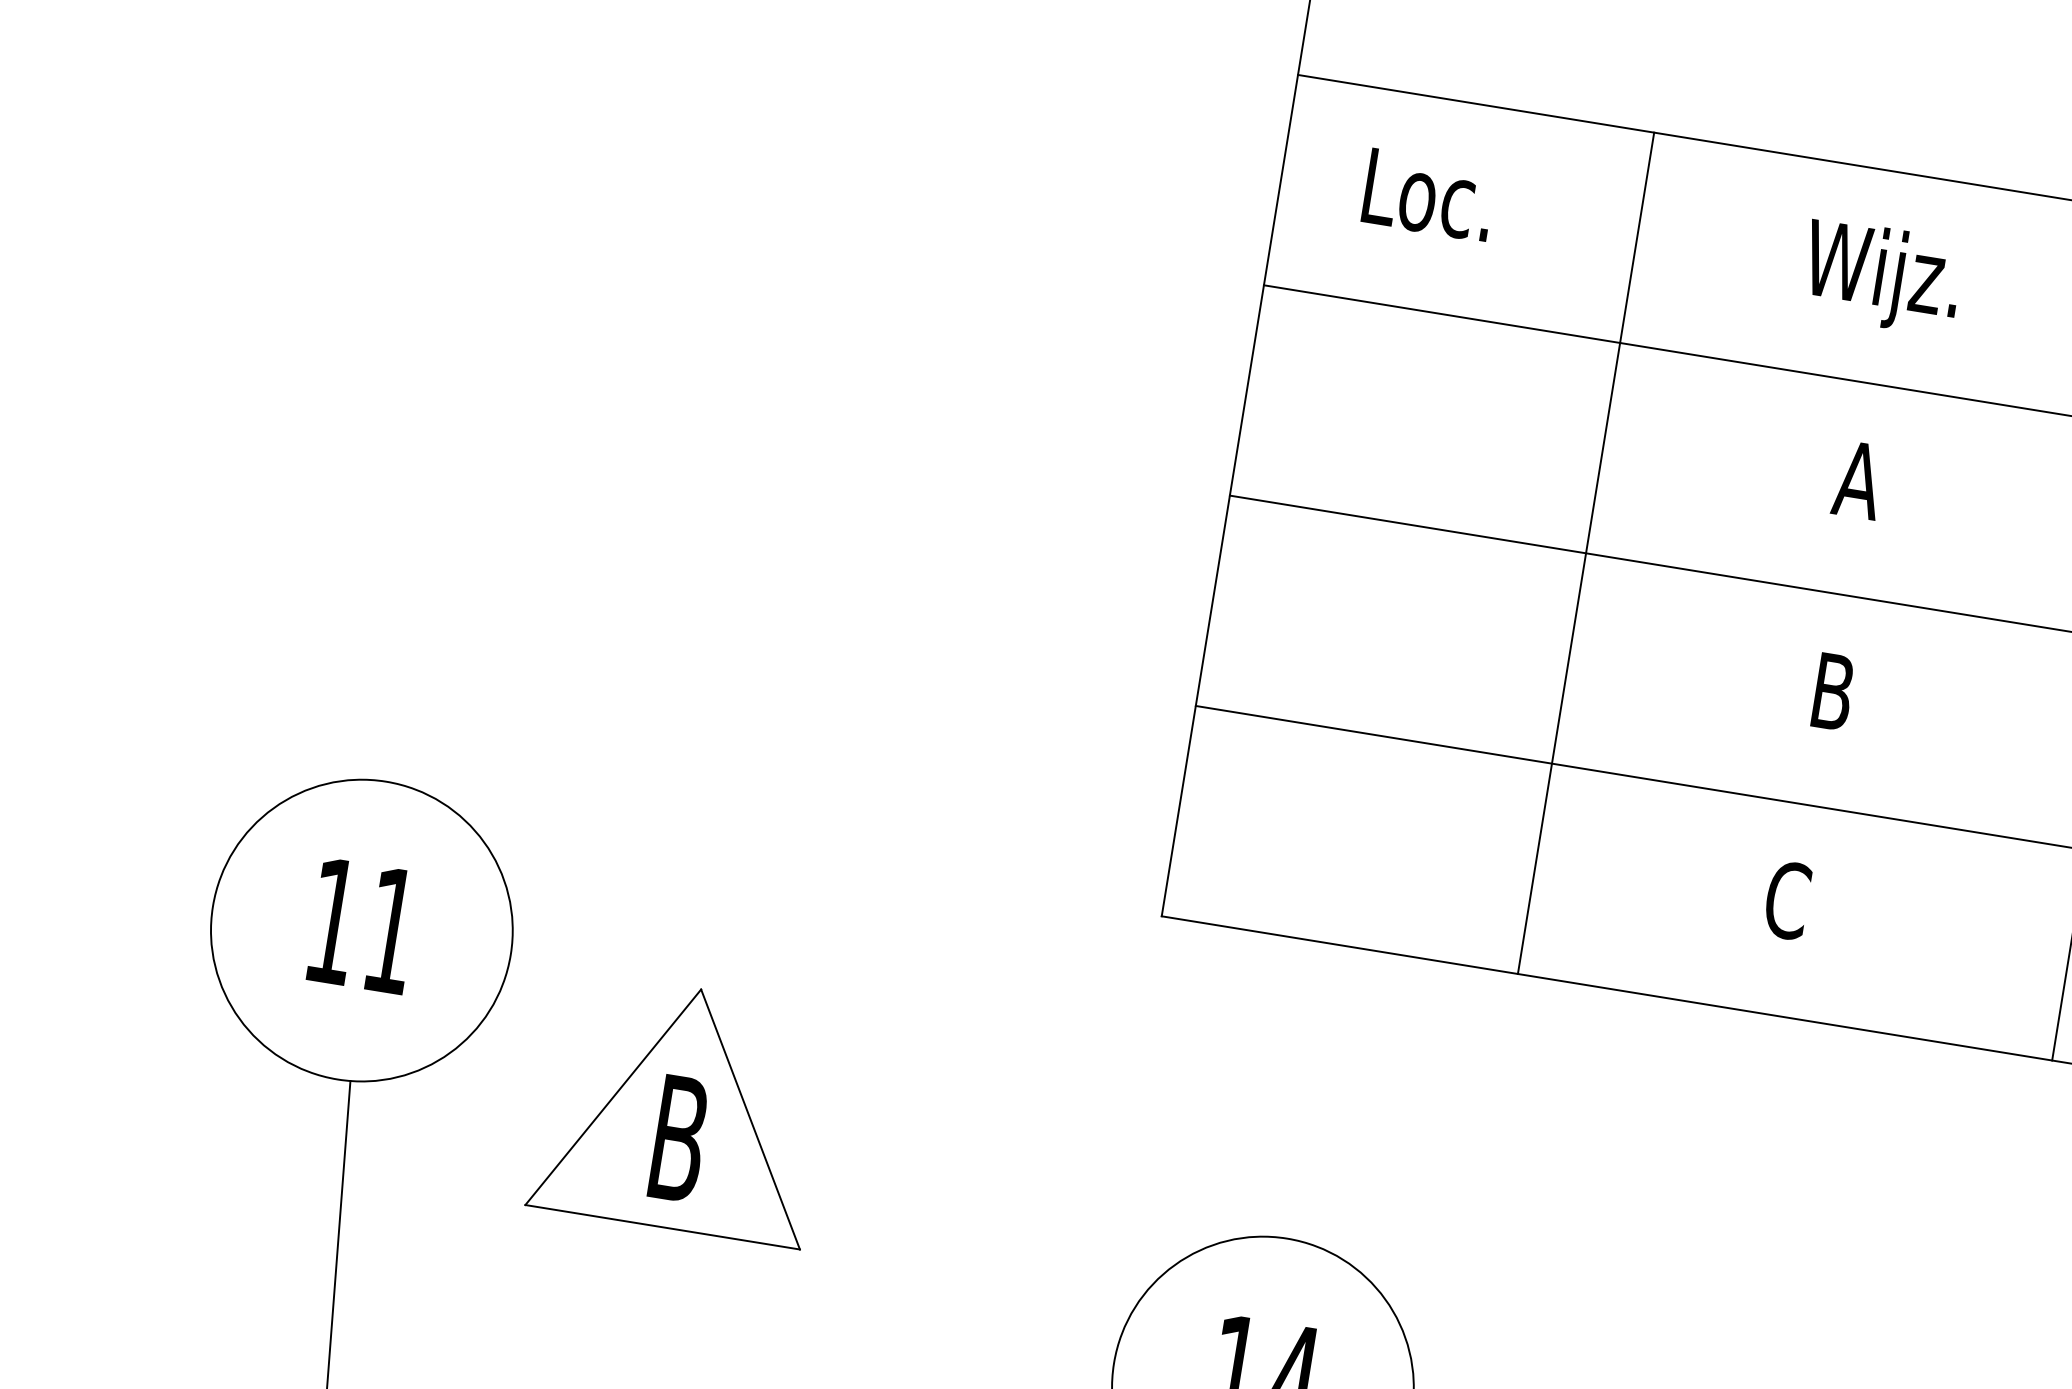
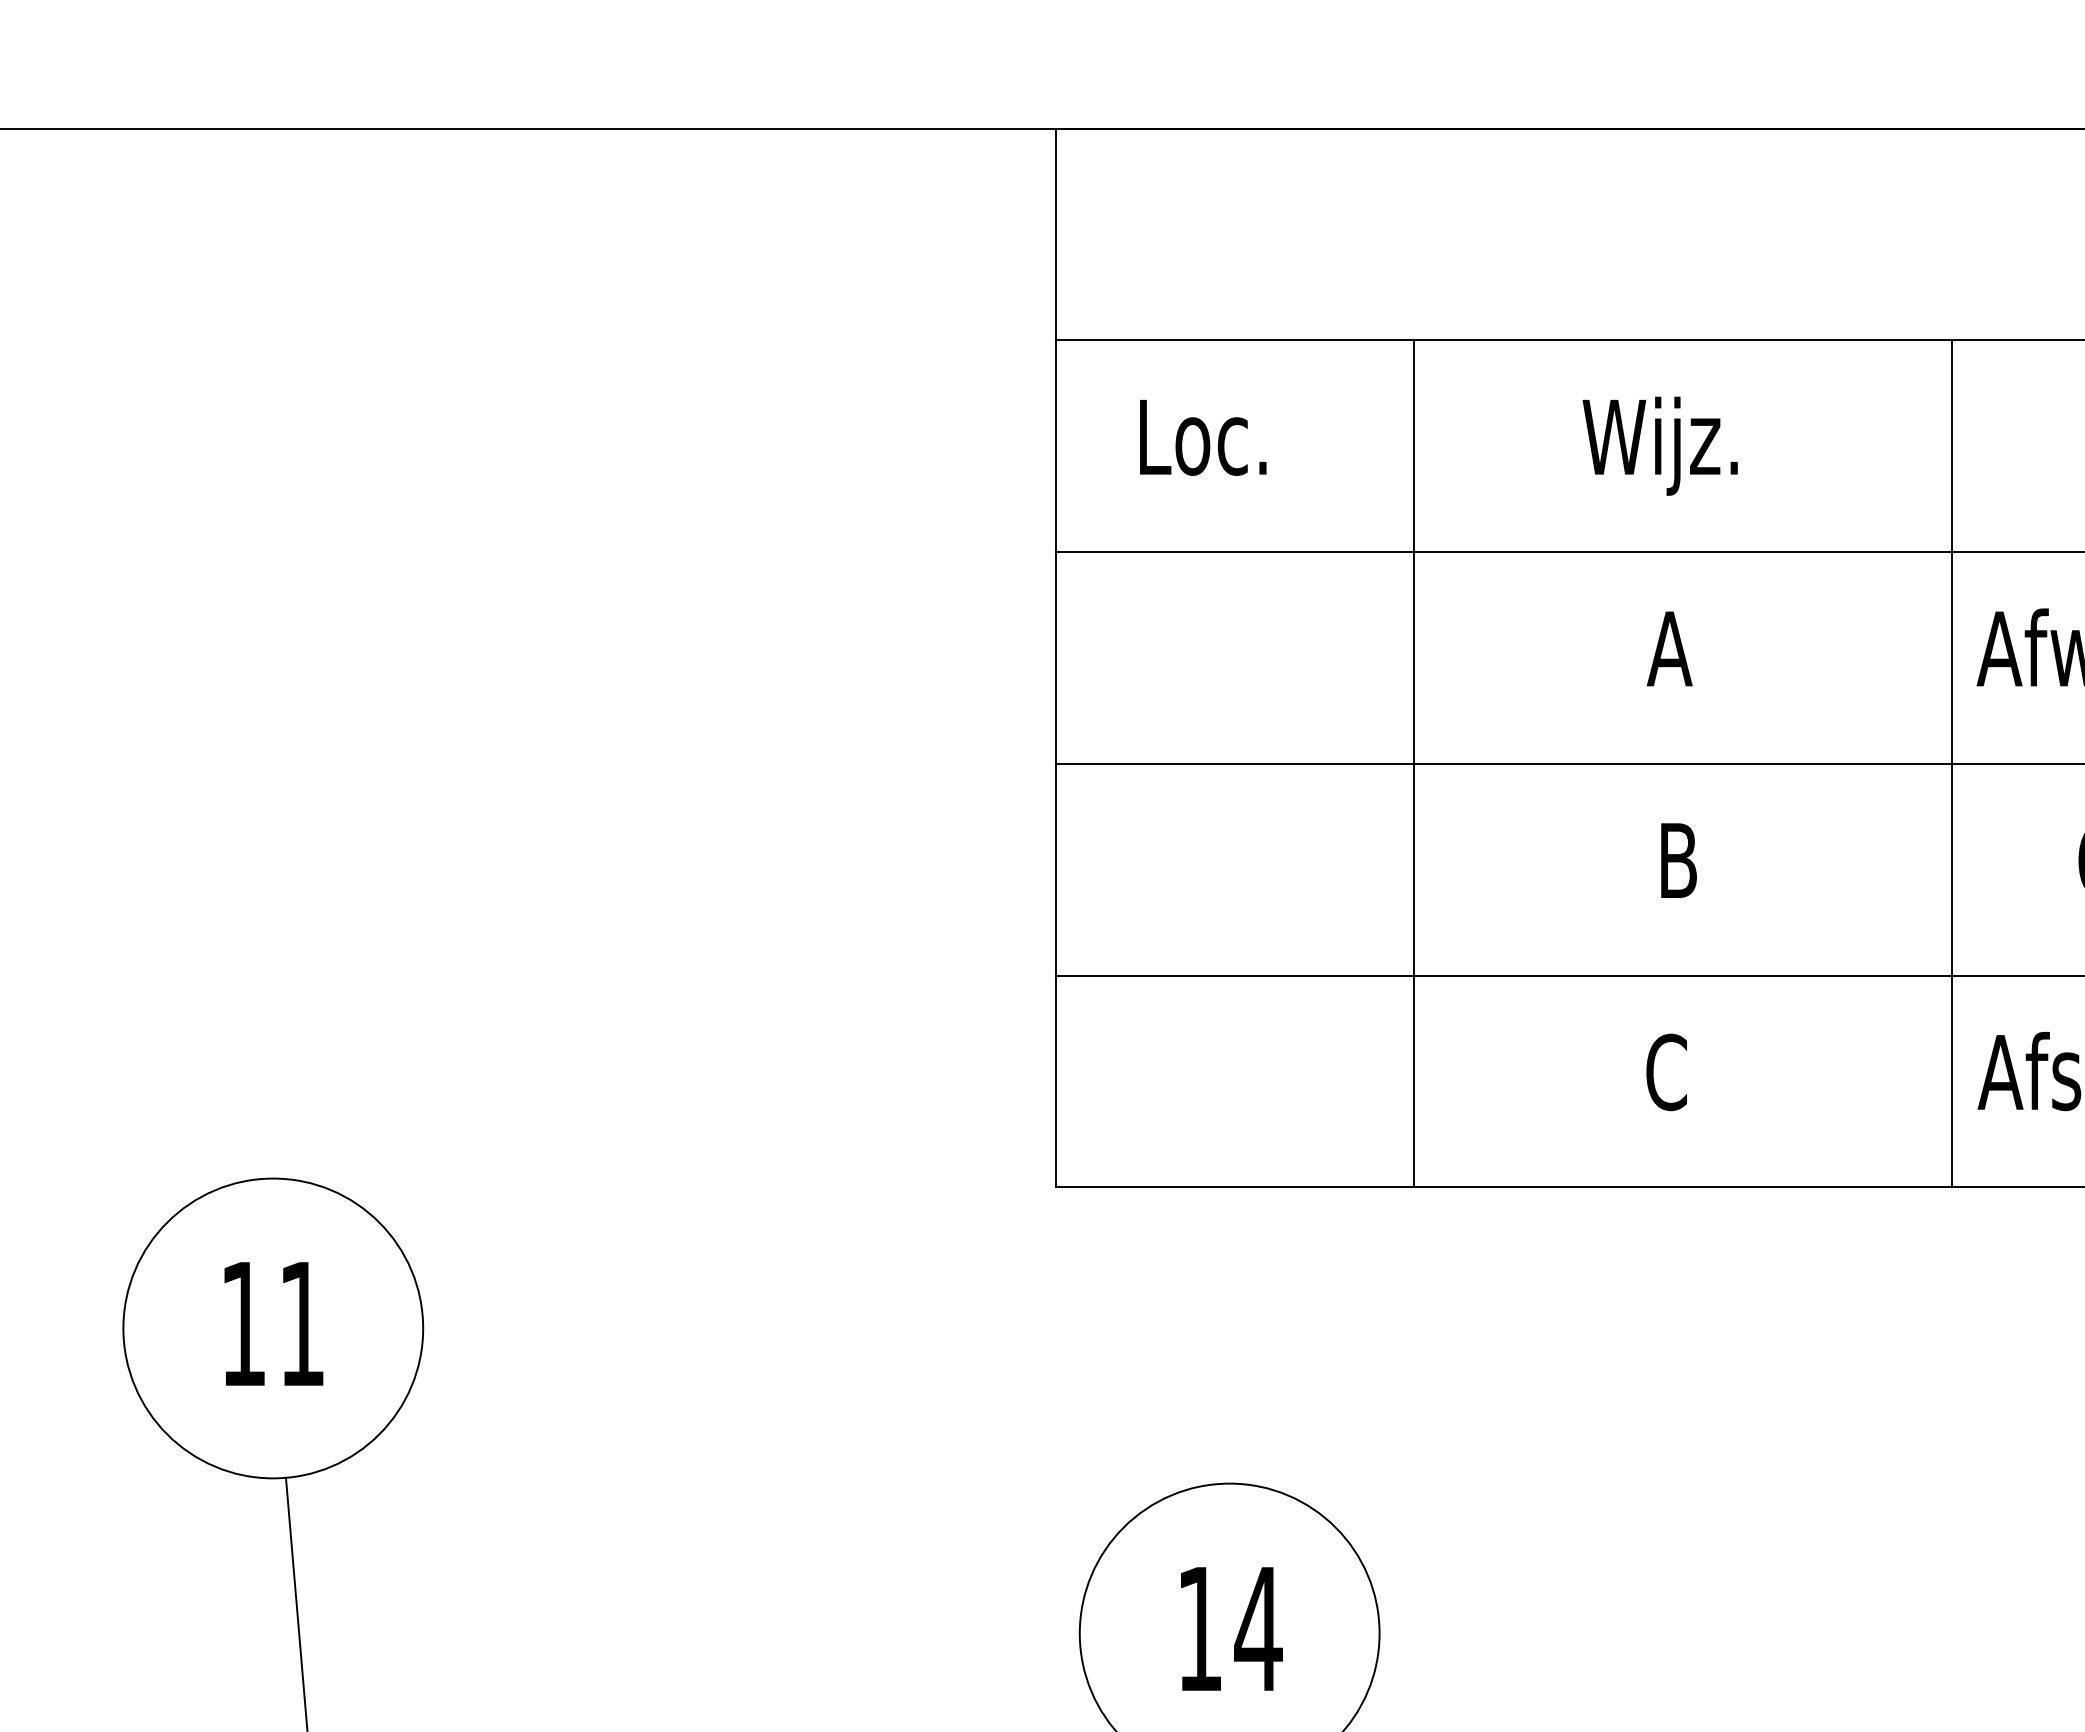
part: (682, 1107) -> (615, 1451), removed

